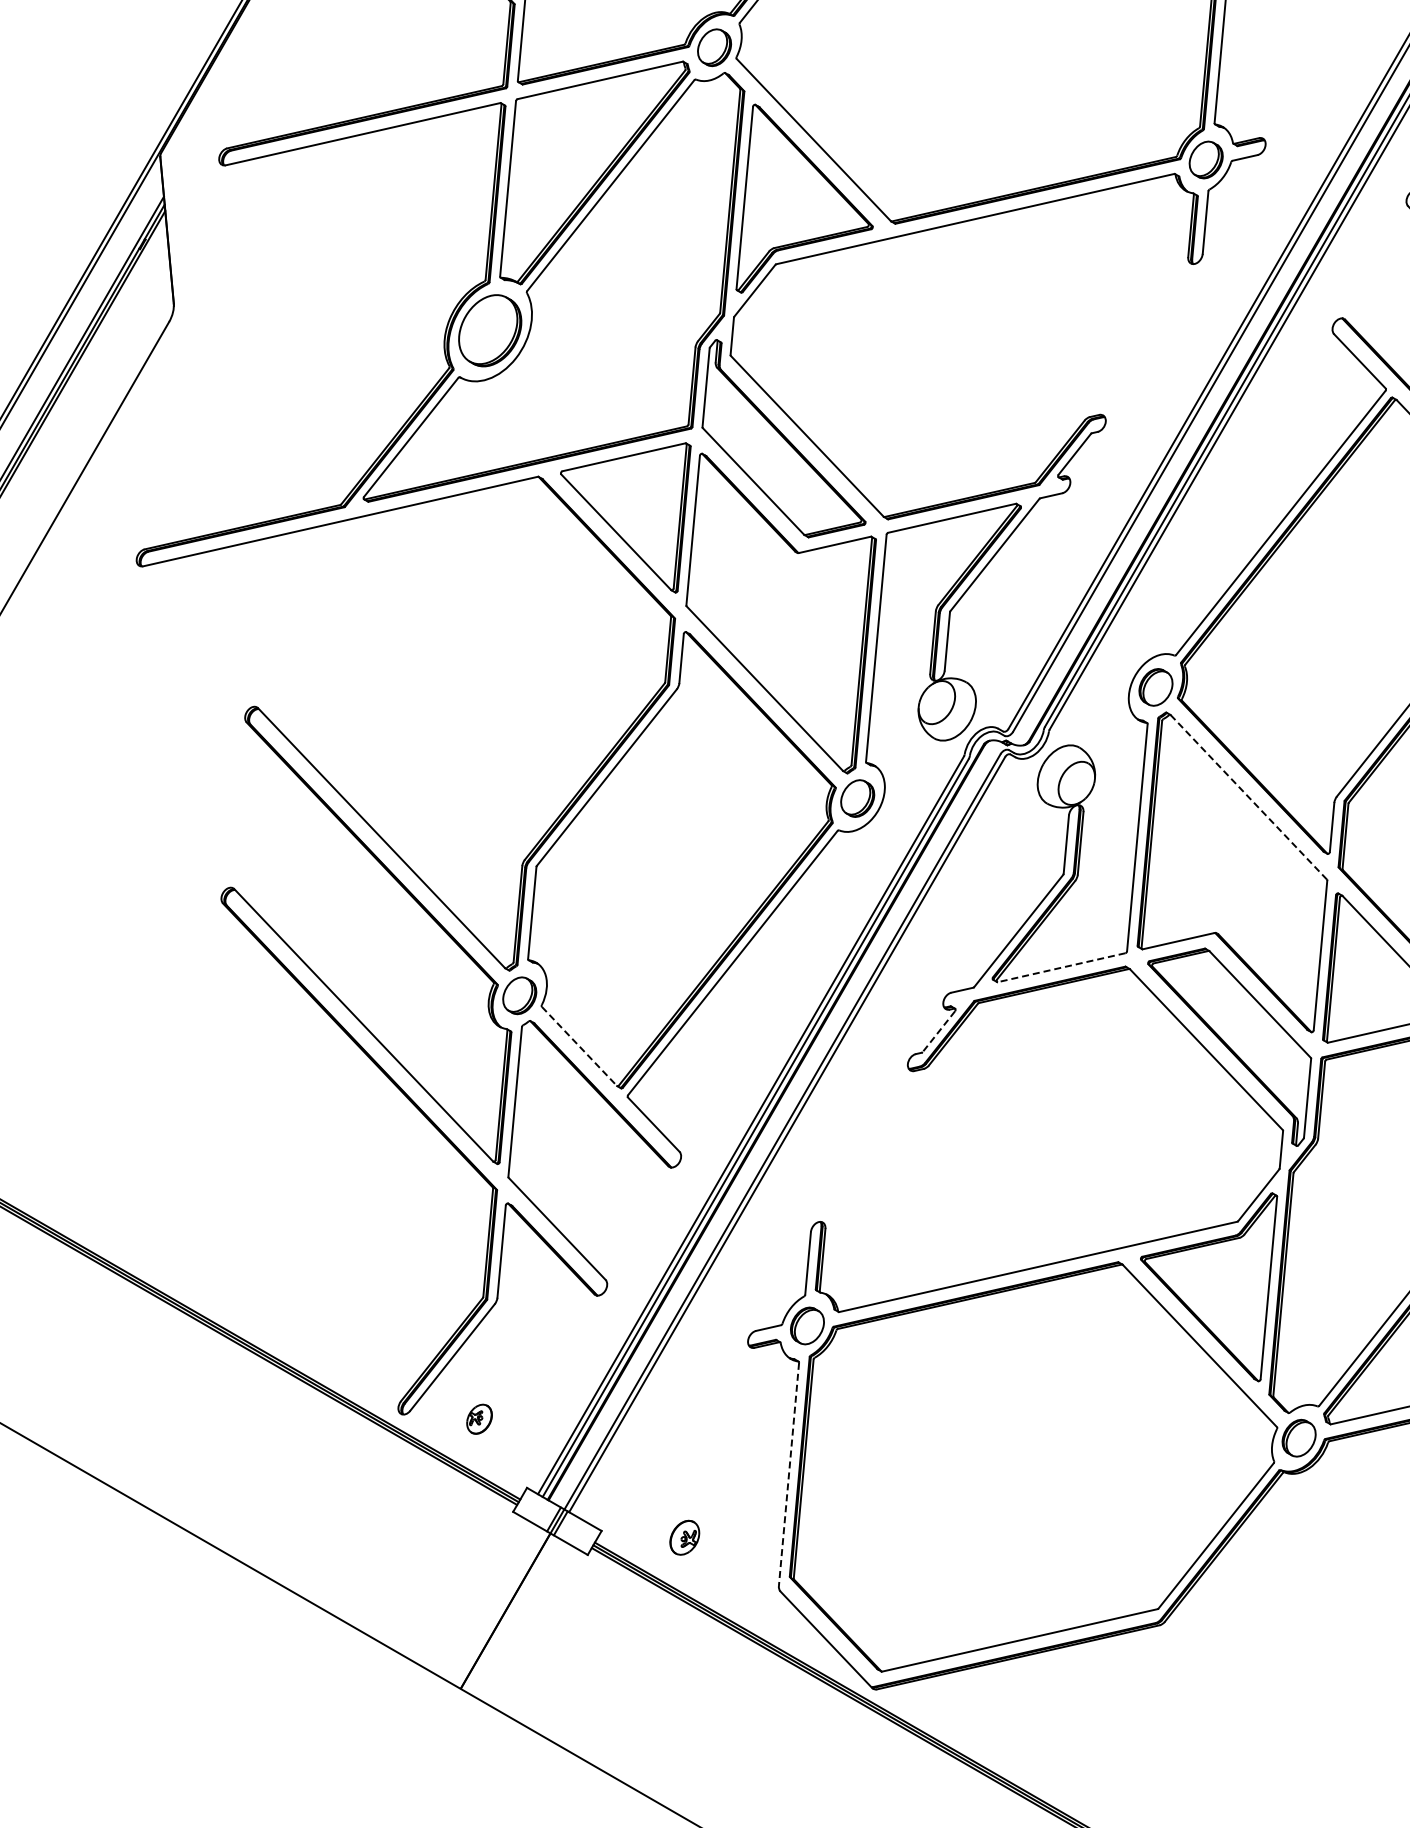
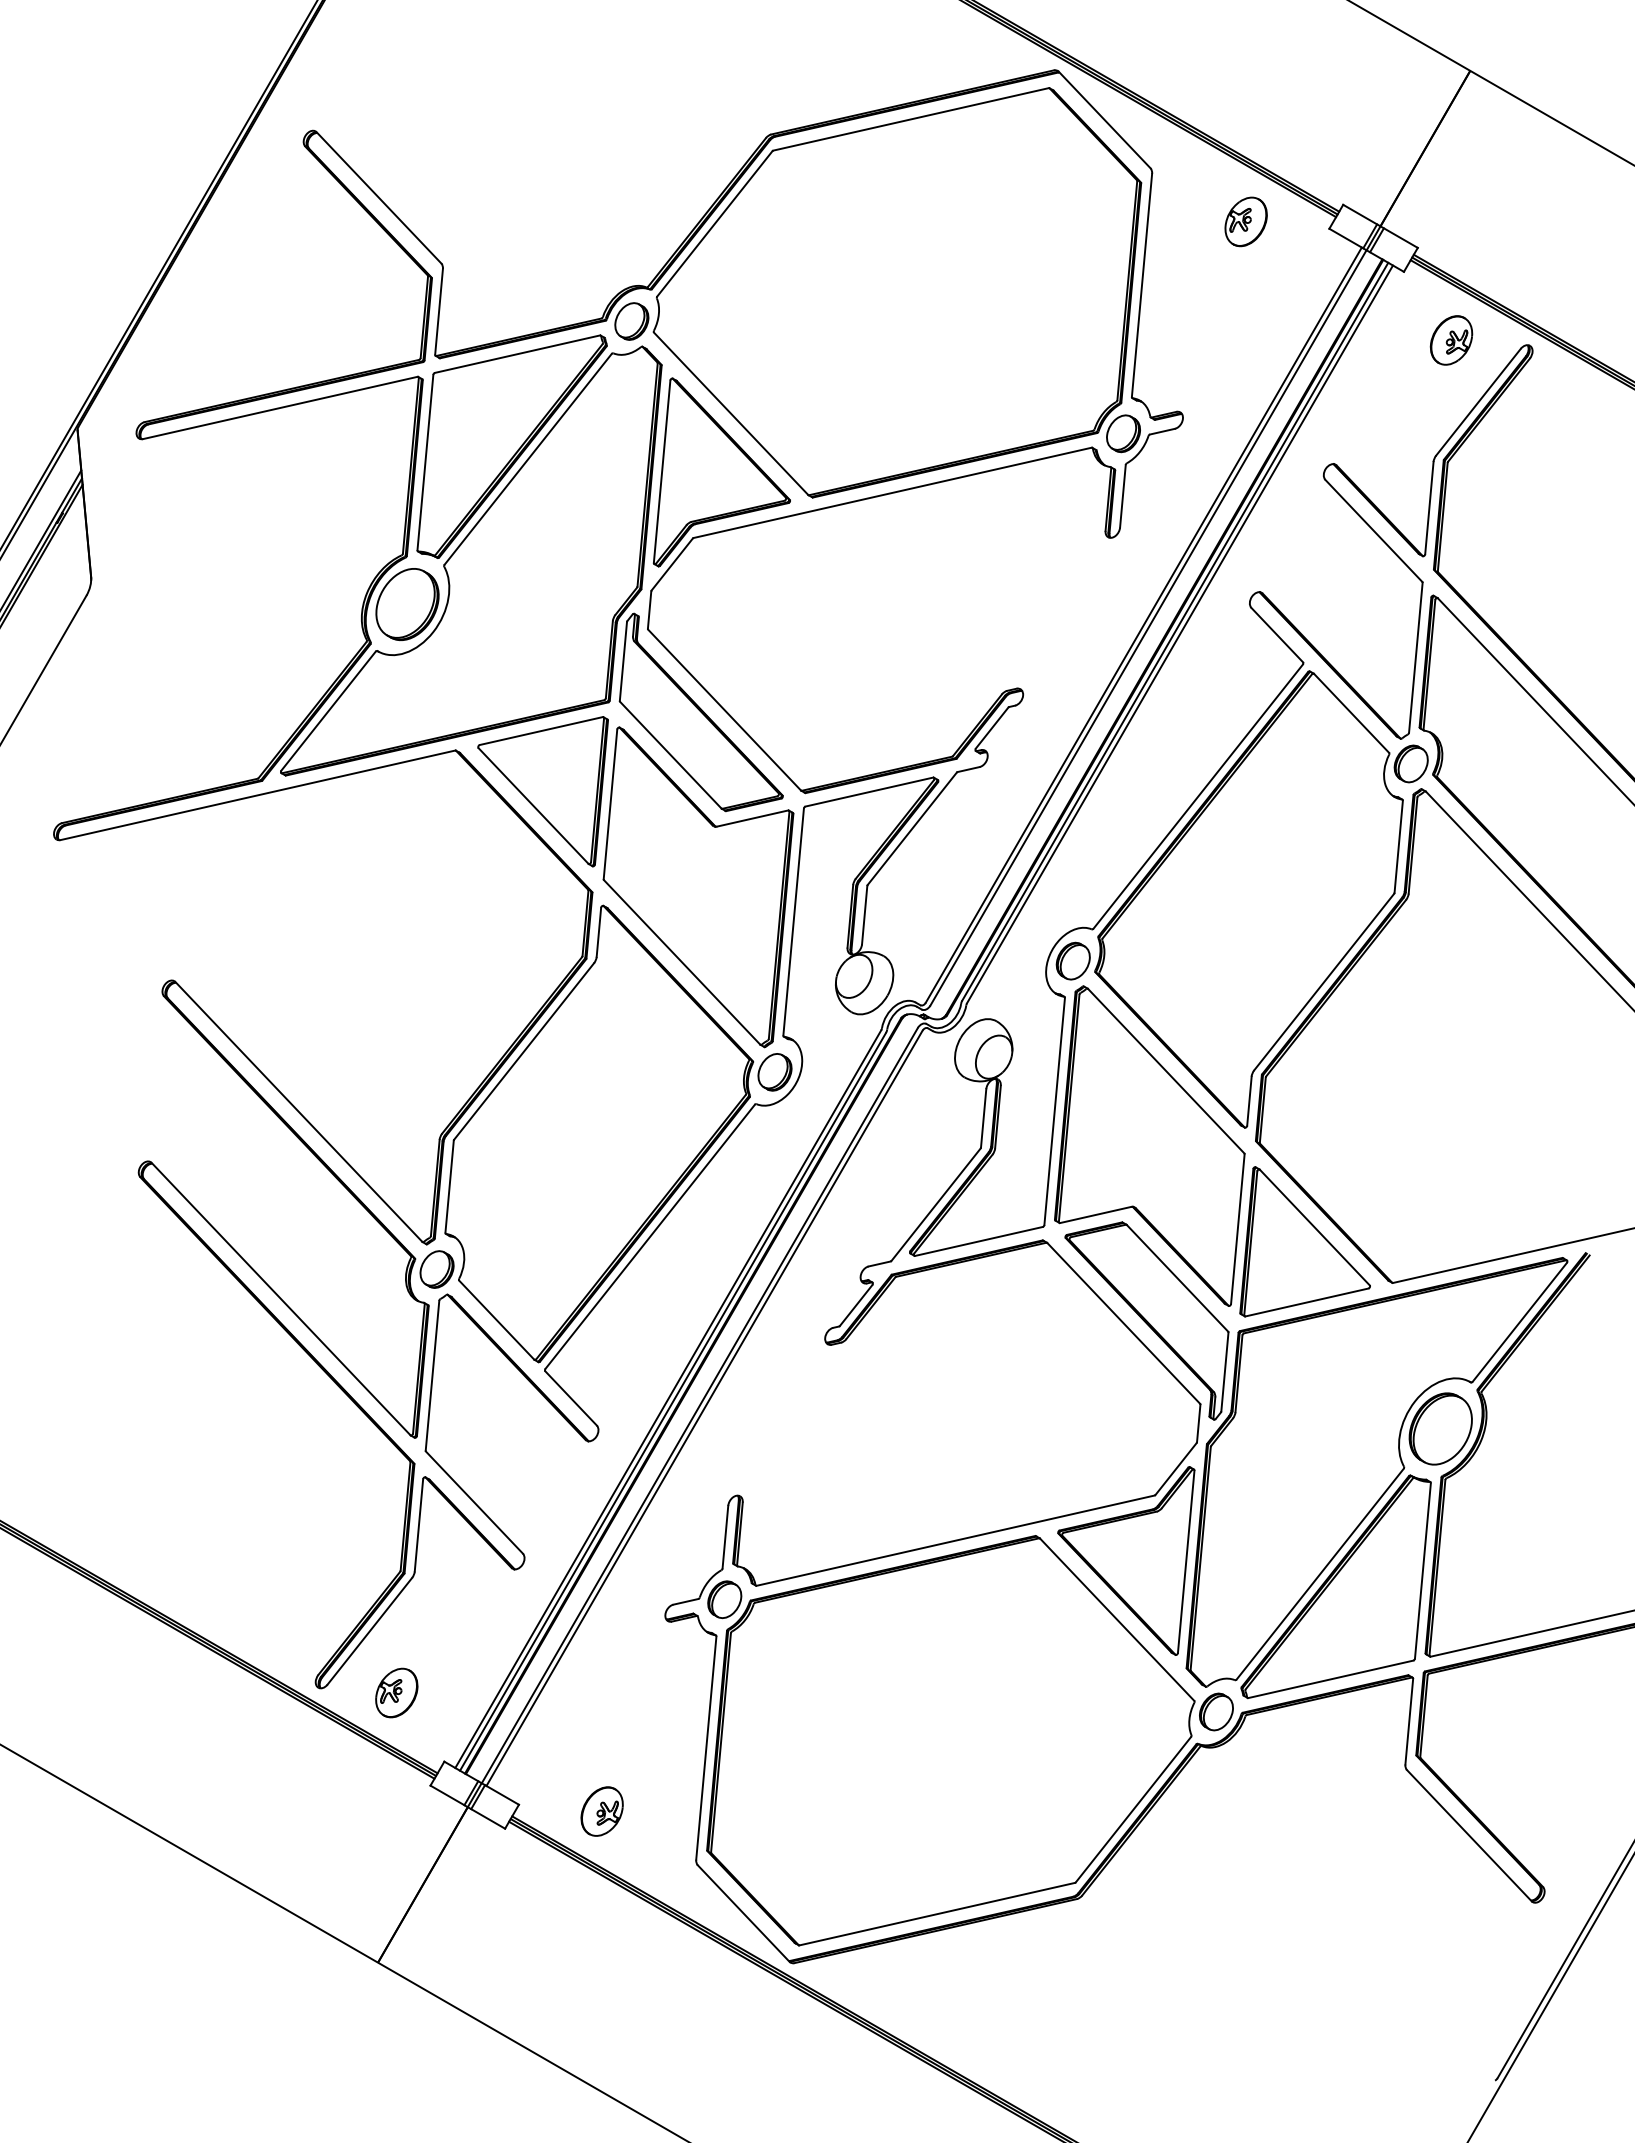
line: (1248, 796) -> (1165, 1070), dashed -> solid
line: (1061, 967) -> (978, 1241), dashed -> solid
line: (938, 1031) -> (855, 1305), dashed -> solid
line: (580, 1046) -> (497, 1320), dashed -> solid
part: (479, 1418) -> (396, 1692), size x1.67
line: (789, 1474) -> (706, 1748), dashed -> solid
part: (684, 1537) -> (601, 1811), size x1.43

